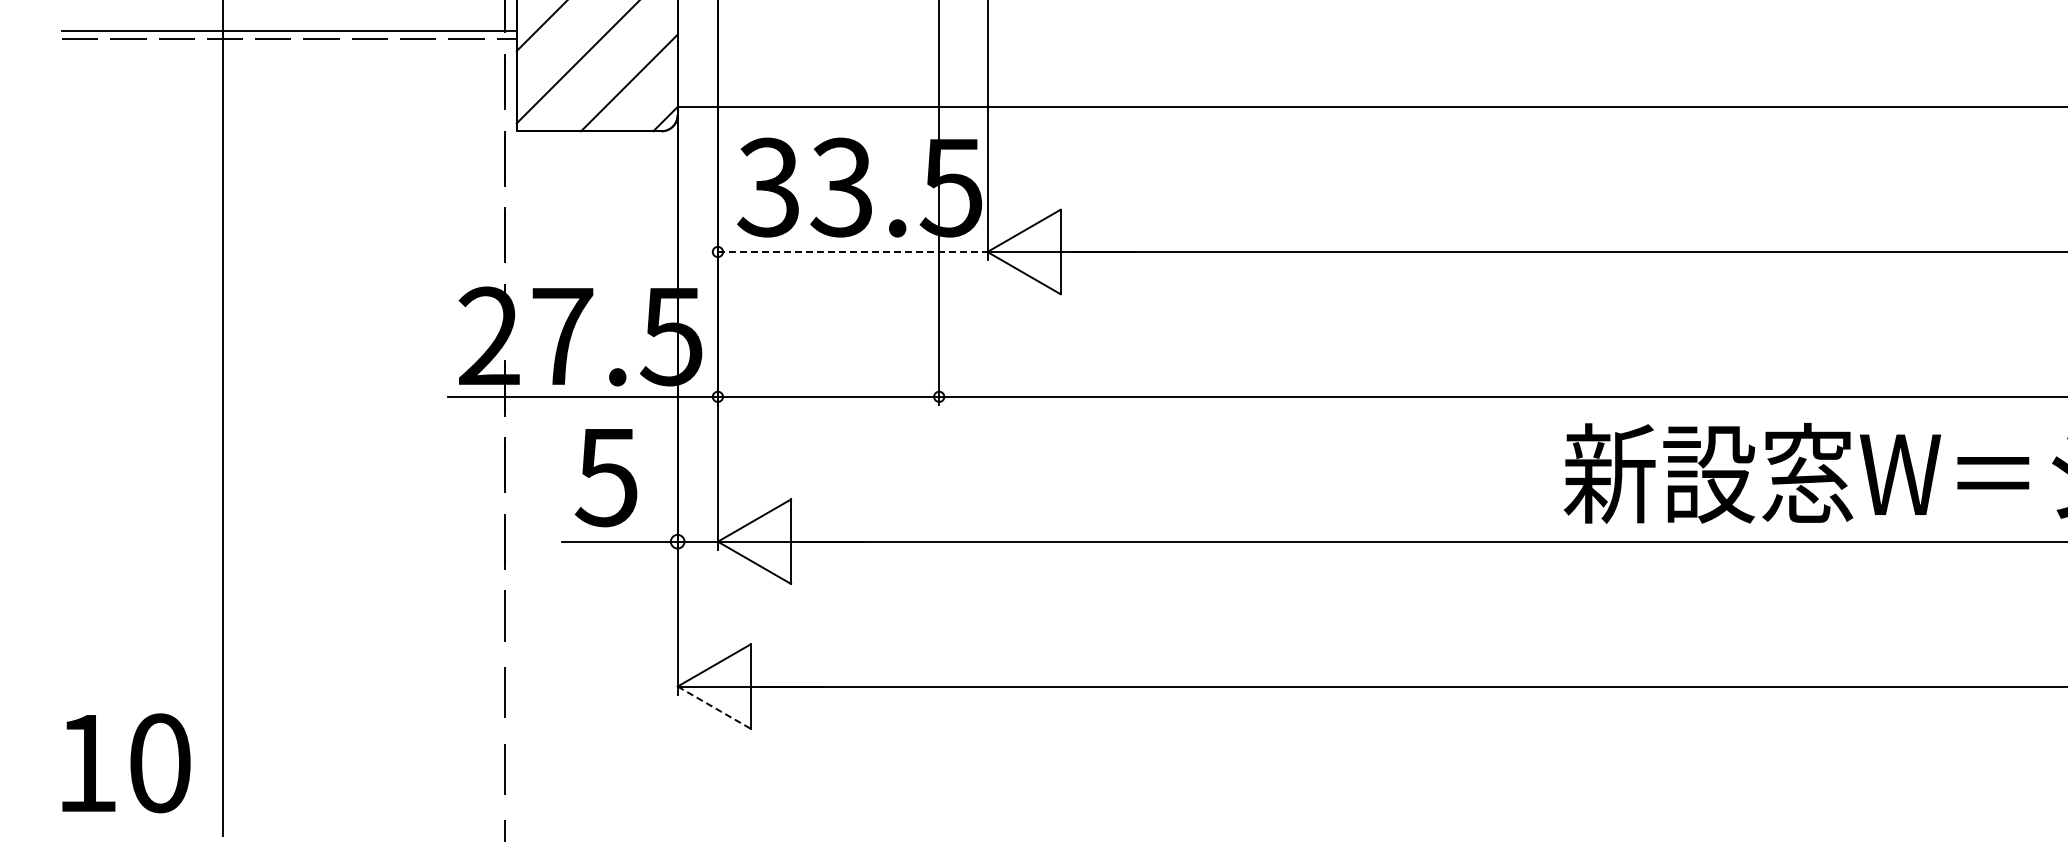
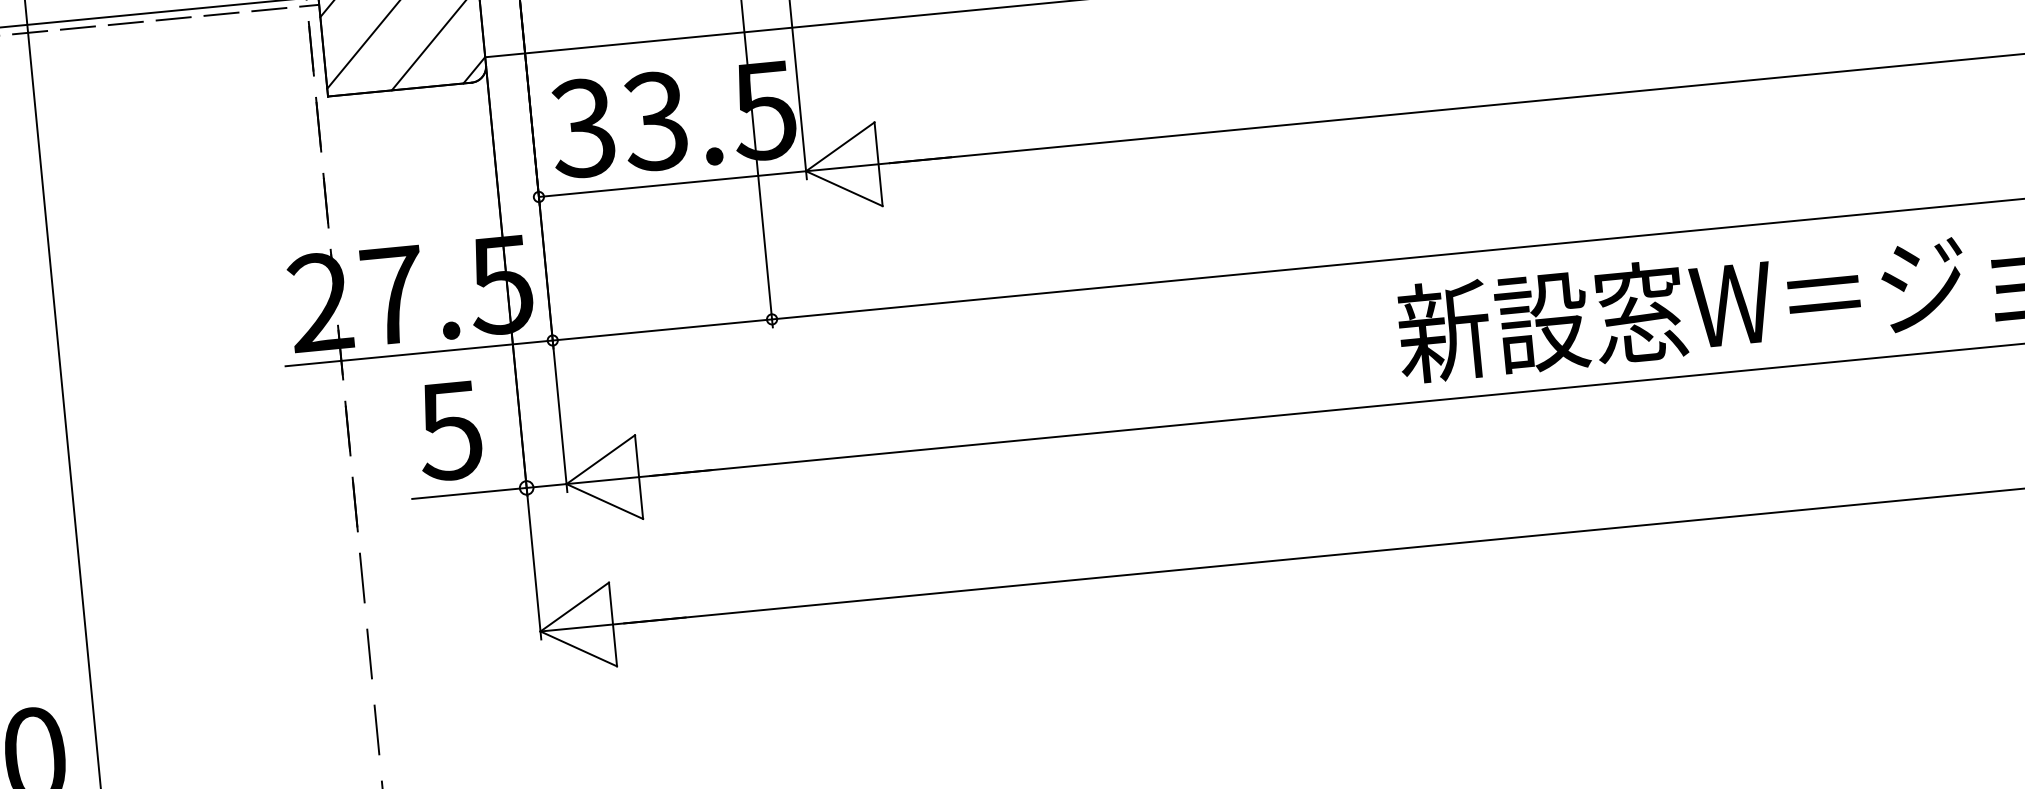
line: (852, 252) -> (672, 184), dashed -> solid
line: (714, 707) -> (579, 648), dashed -> solid

